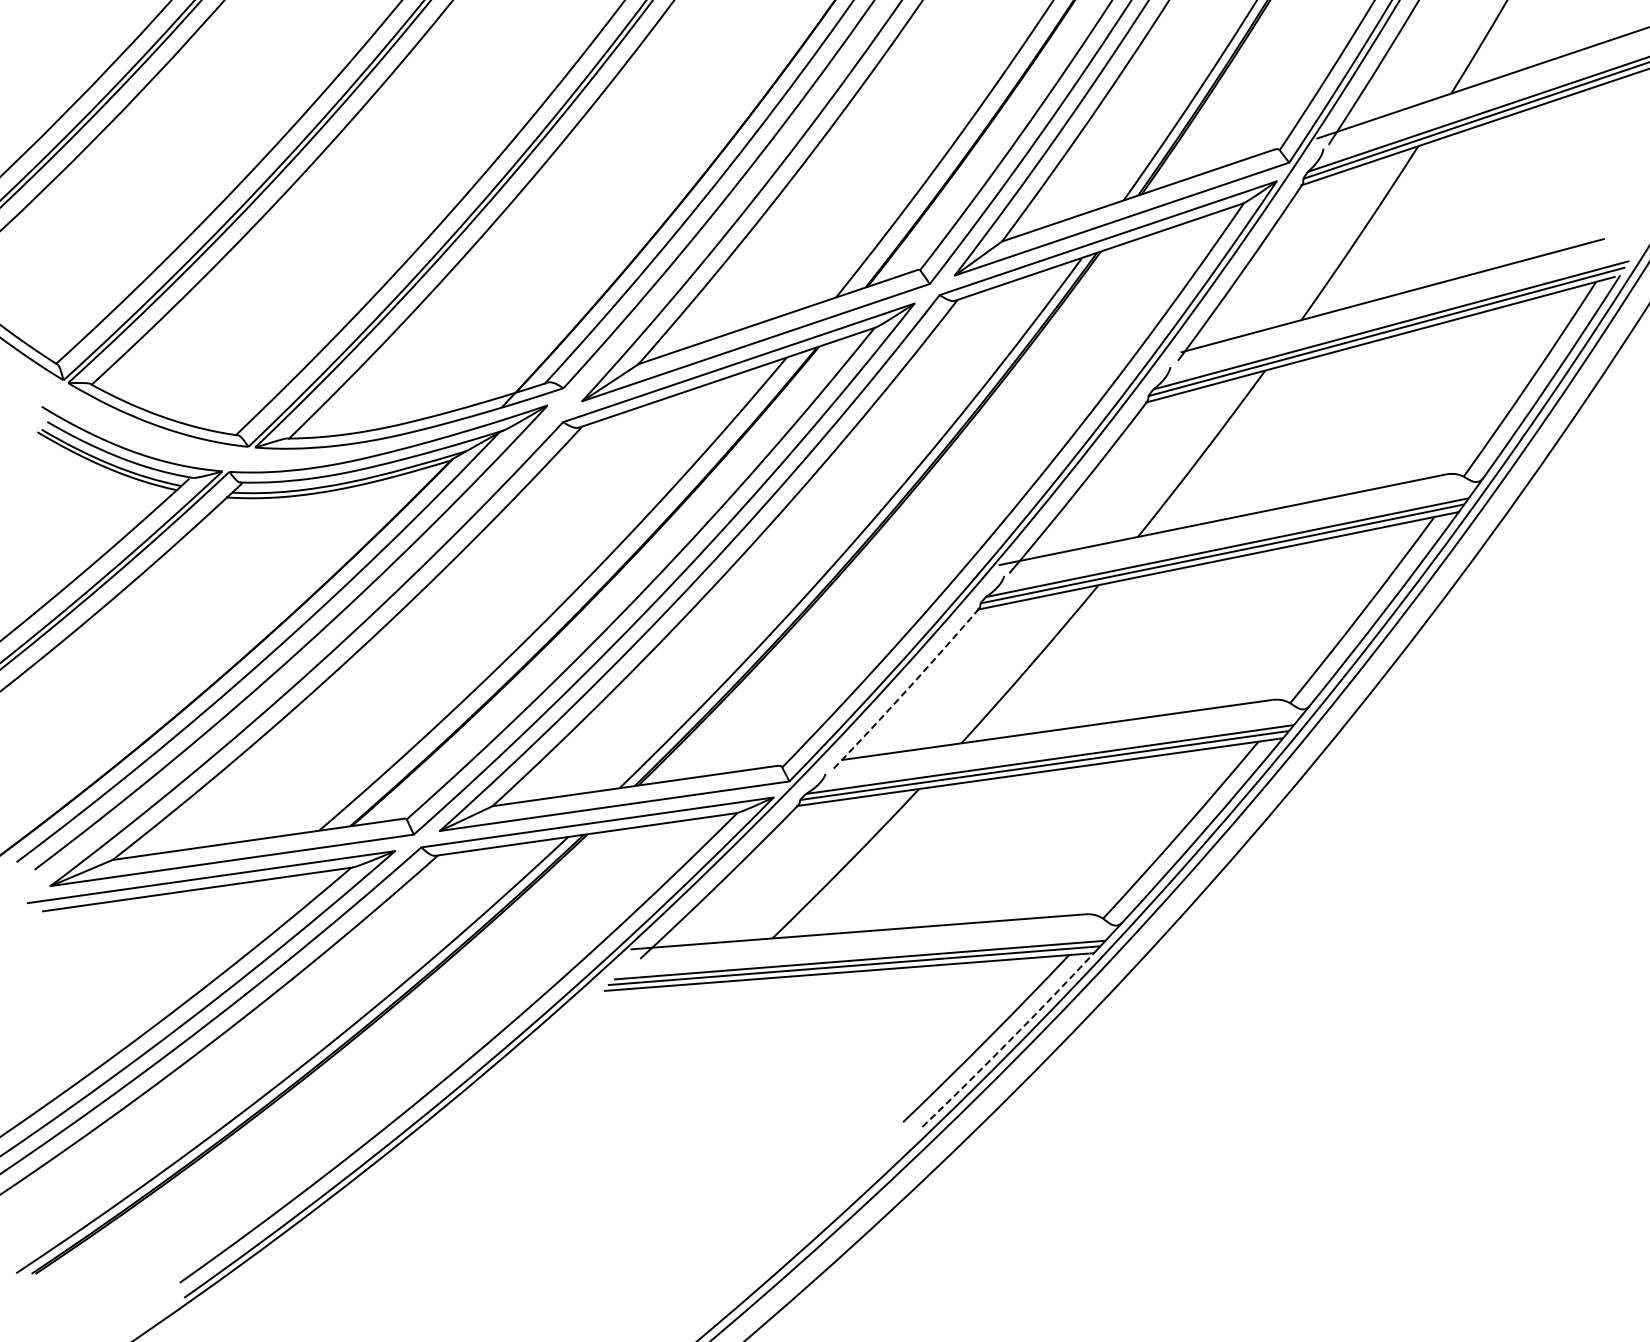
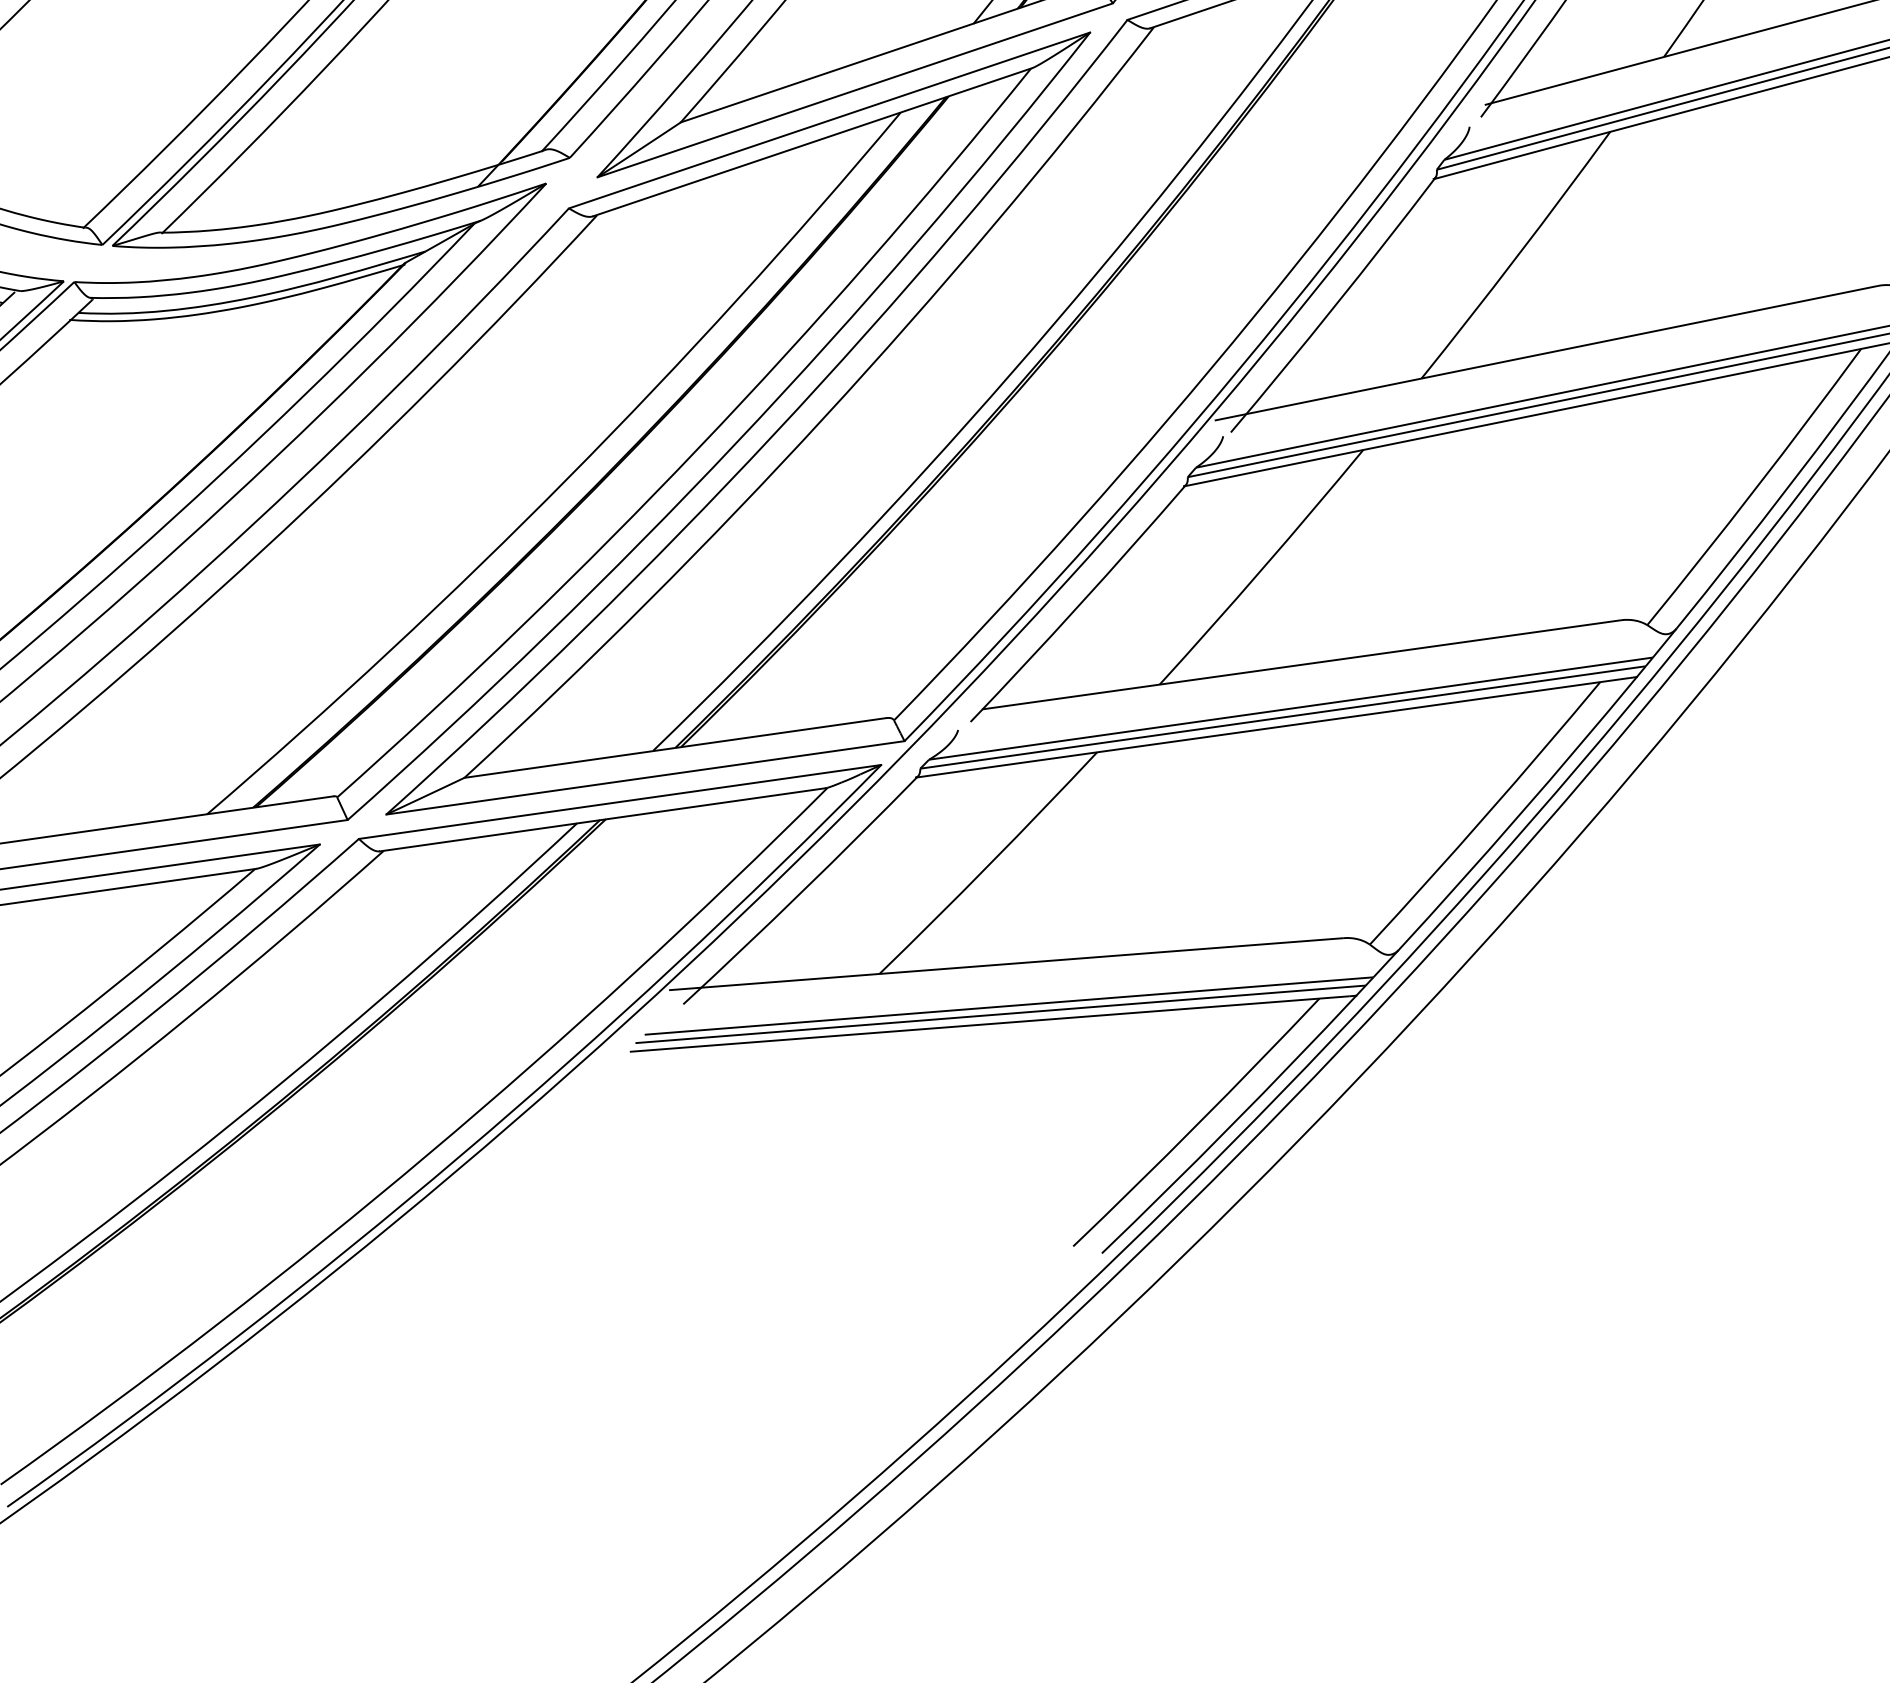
arc: (907, 689) -> (1079, 604), dashed -> solid
arc: (1009, 1041) -> (1231, 1126), dashed -> solid

